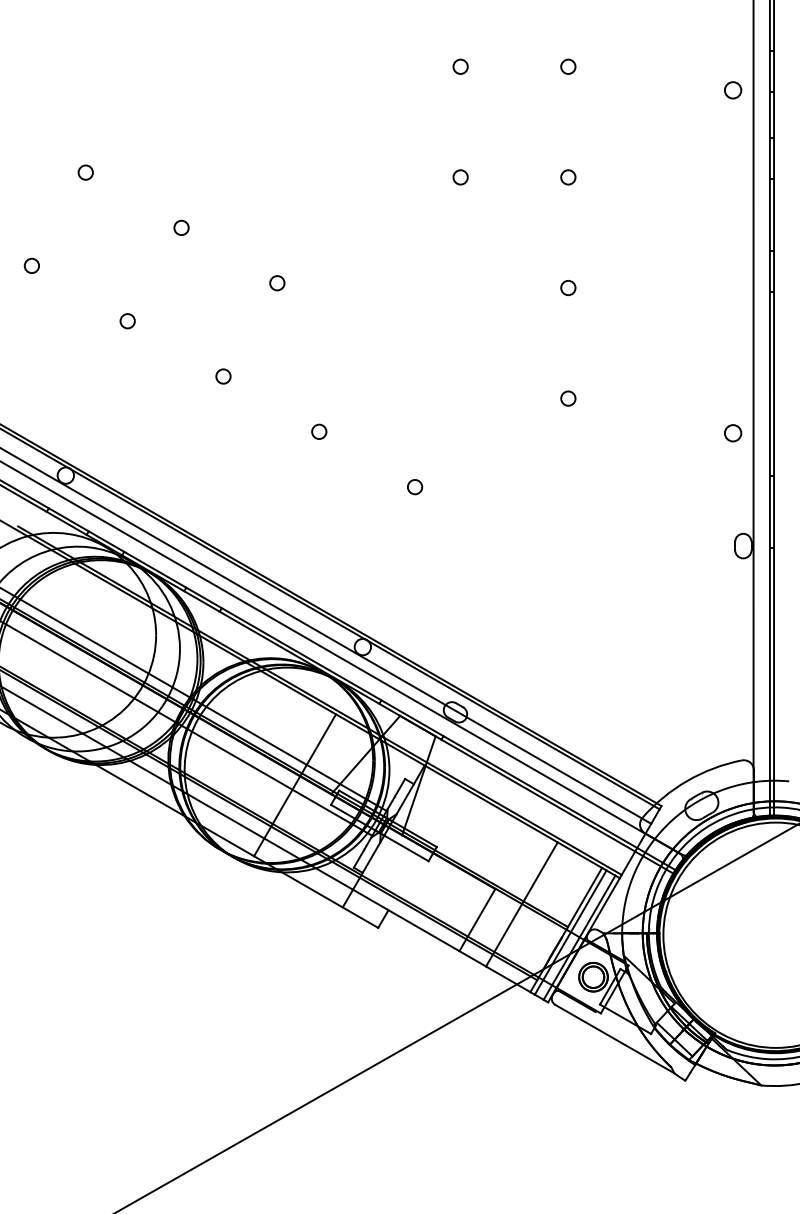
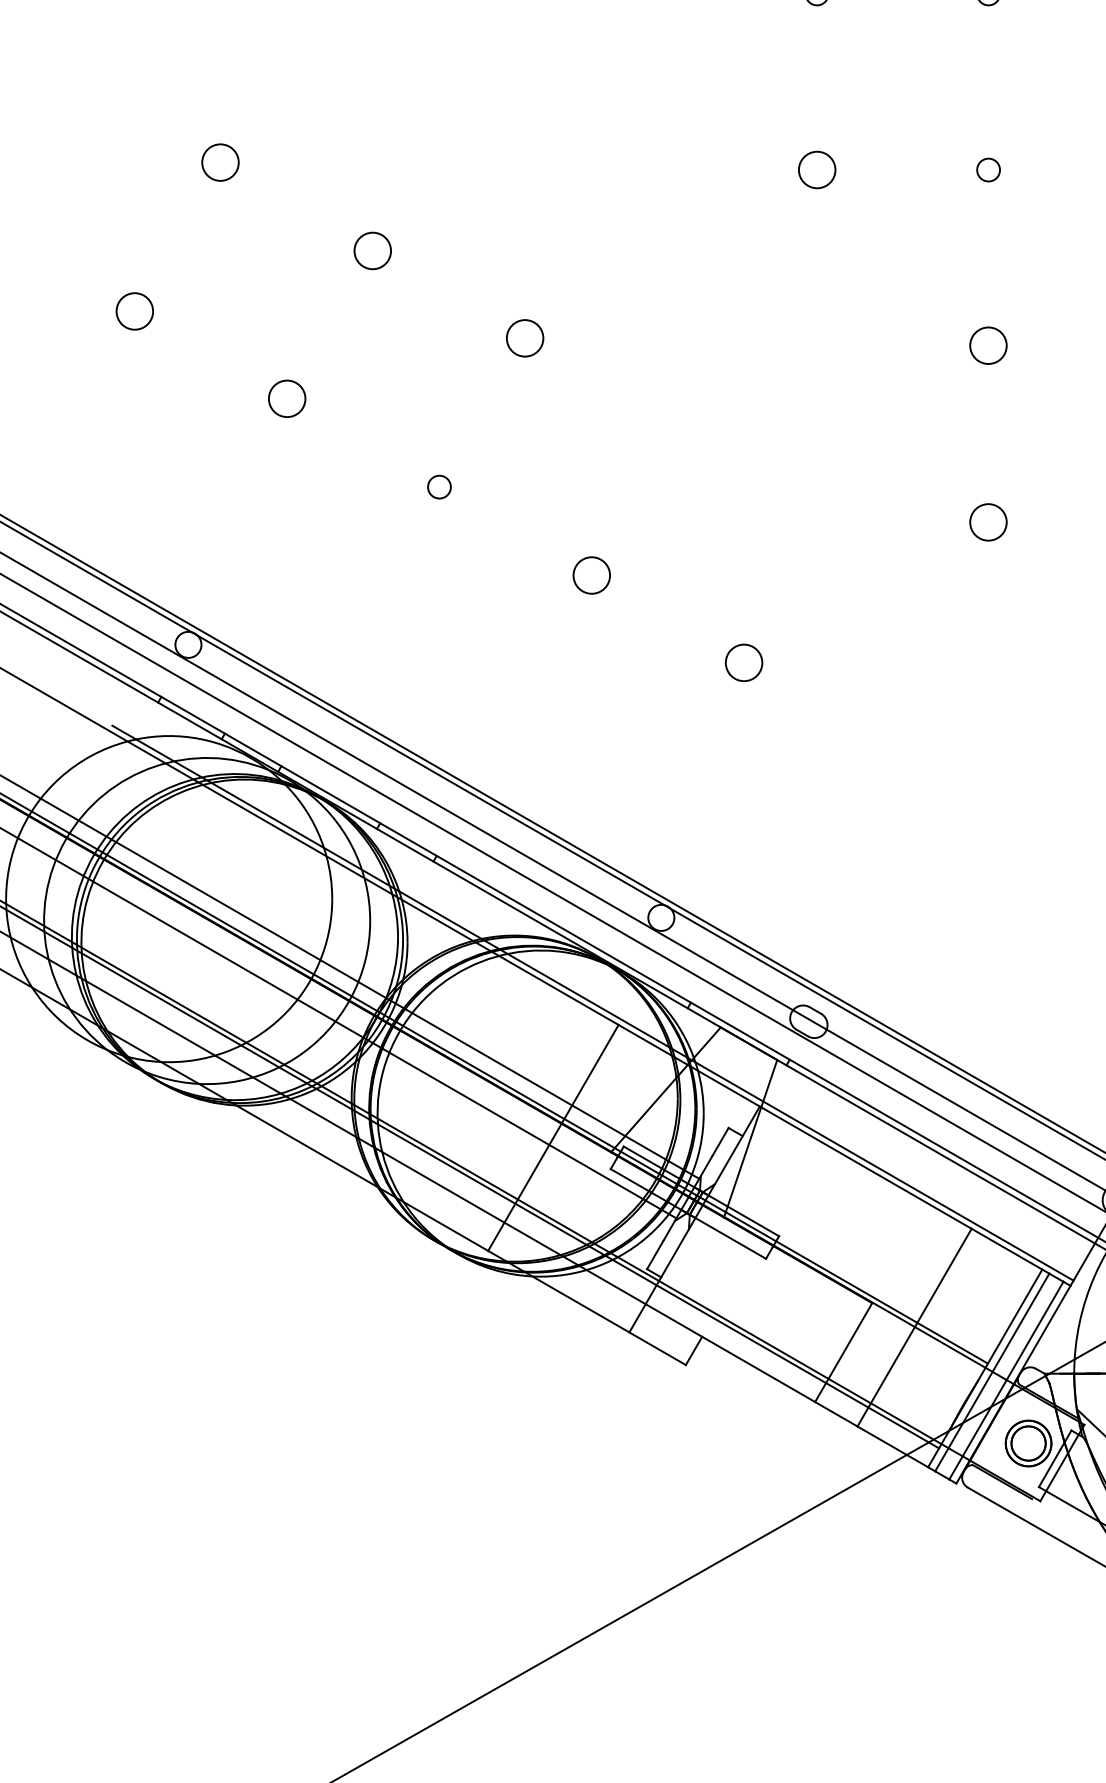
circle: (85, 172) -> (219, 162), size x1.6
circle: (460, 177) -> (816, 170), size x1.6
circle: (181, 227) -> (372, 249), size x1.6
circle: (31, 265) -> (133, 310), size x1.6
circle: (277, 283) -> (525, 338), size x1.6
circle: (568, 288) -> (988, 346), size x1.6
circle: (127, 321) -> (286, 399), size x1.6
circle: (568, 398) -> (988, 522), size x1.6
circle: (319, 431) -> (592, 574), size x1.6
circle: (415, 487) -> (745, 663), size x1.6

